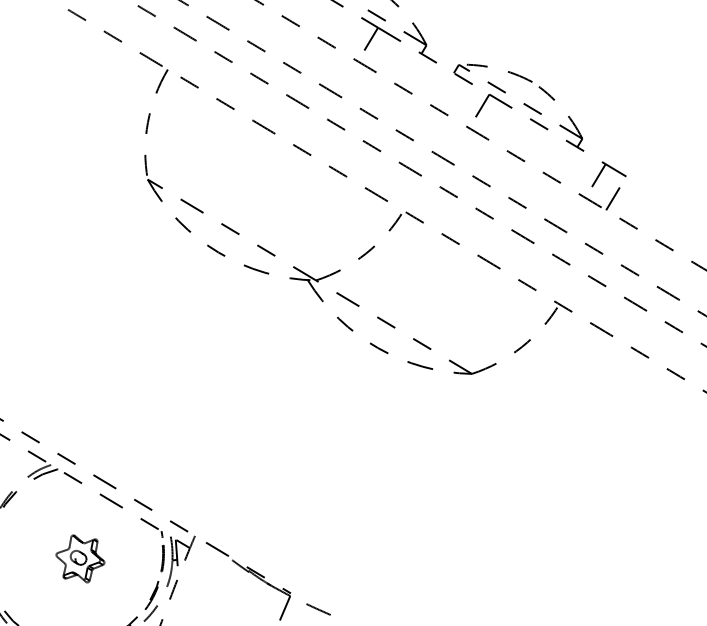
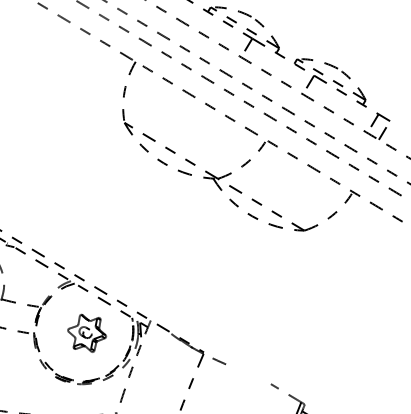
part: (80, 557) -> (87, 332), size x1.43

